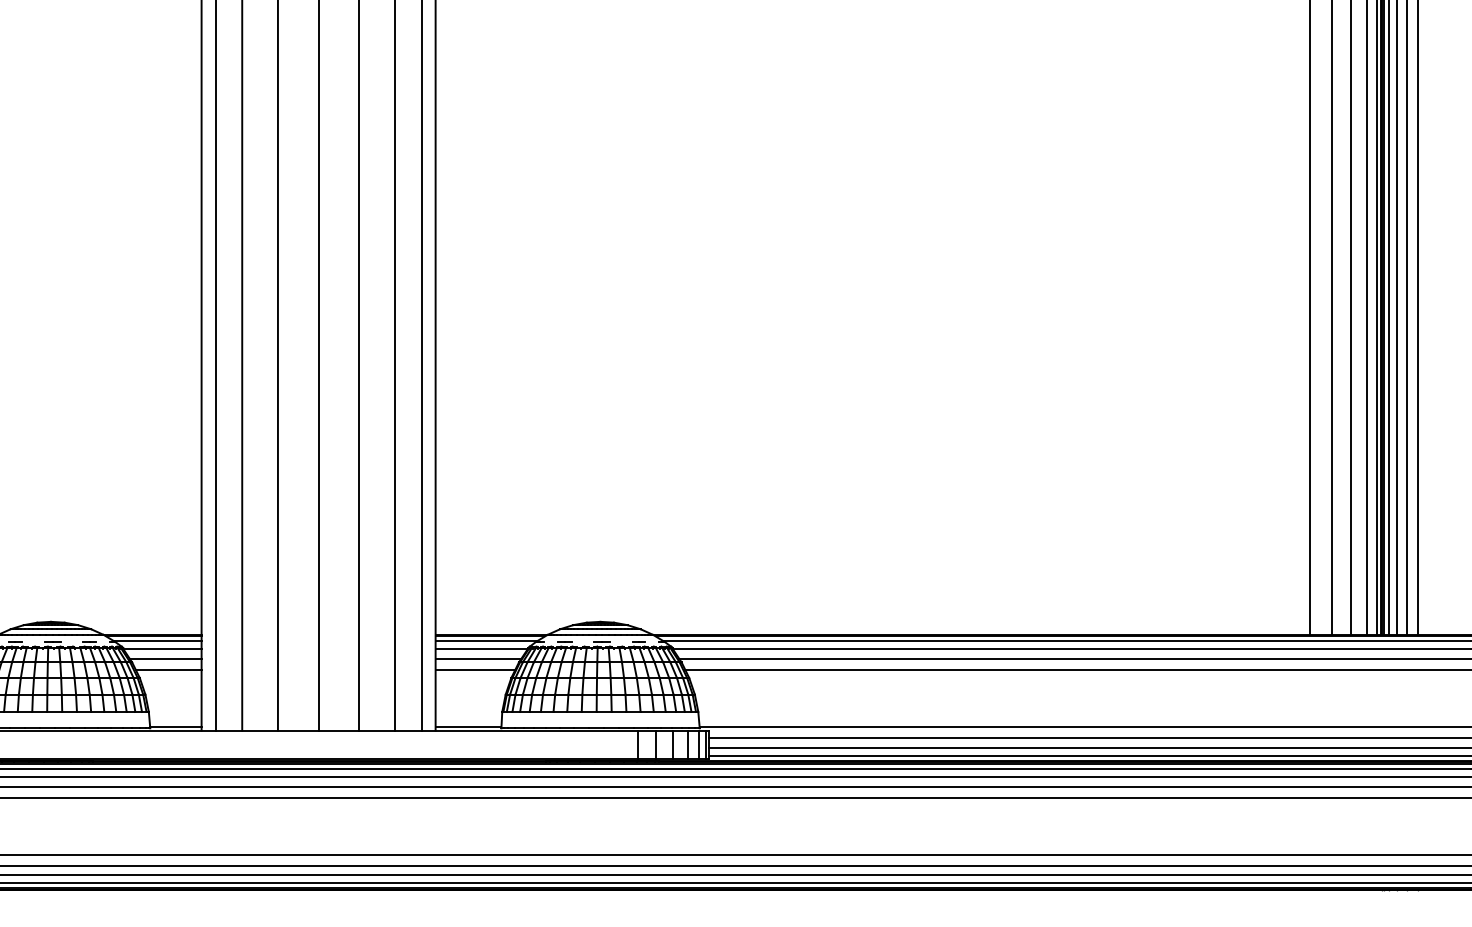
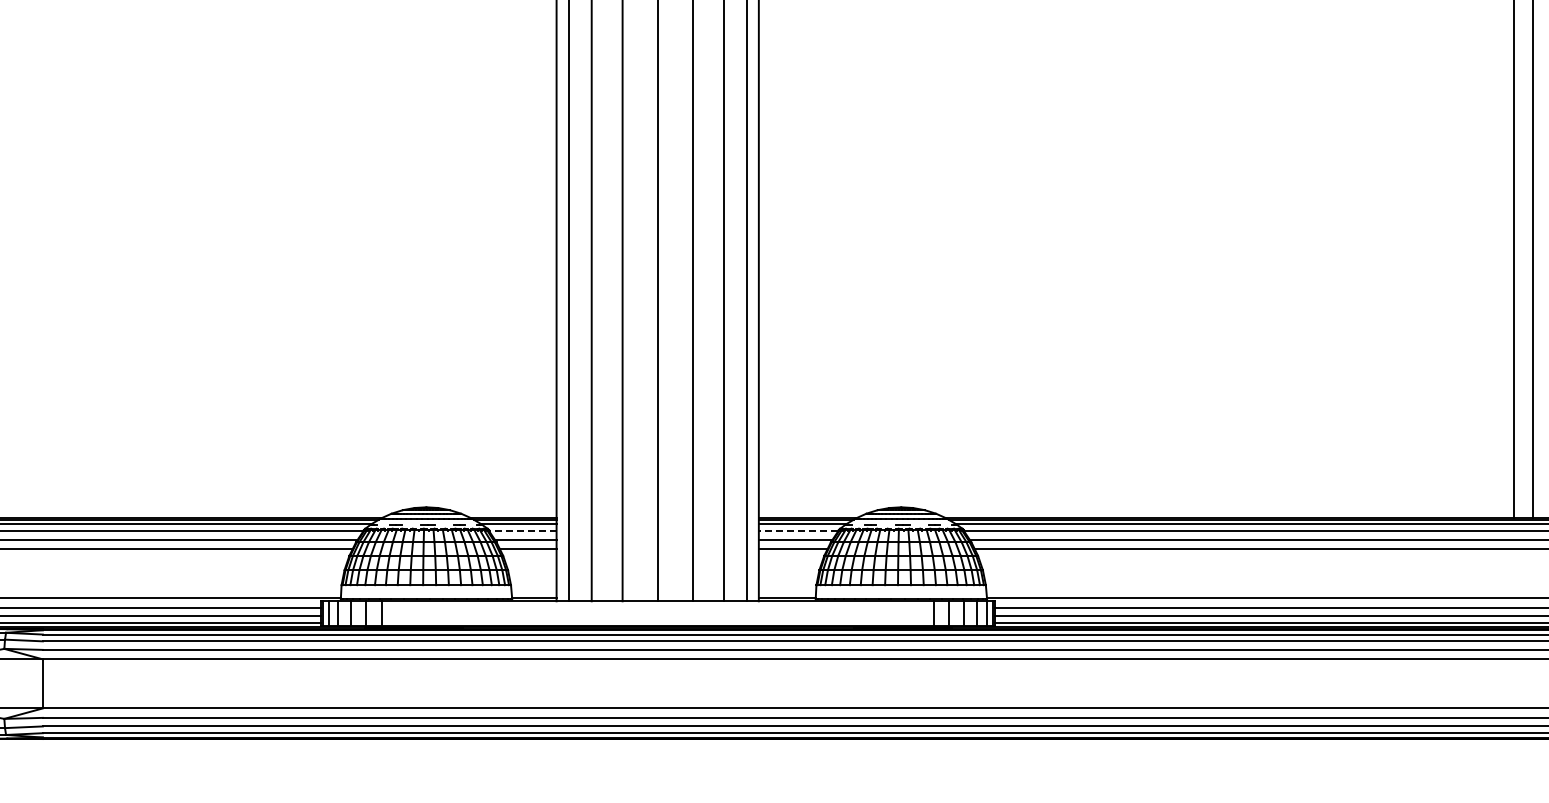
line: (162, 648) -> (522, 530), solid -> dashed
line: (481, 648) -> (798, 530), solid -> dashed

